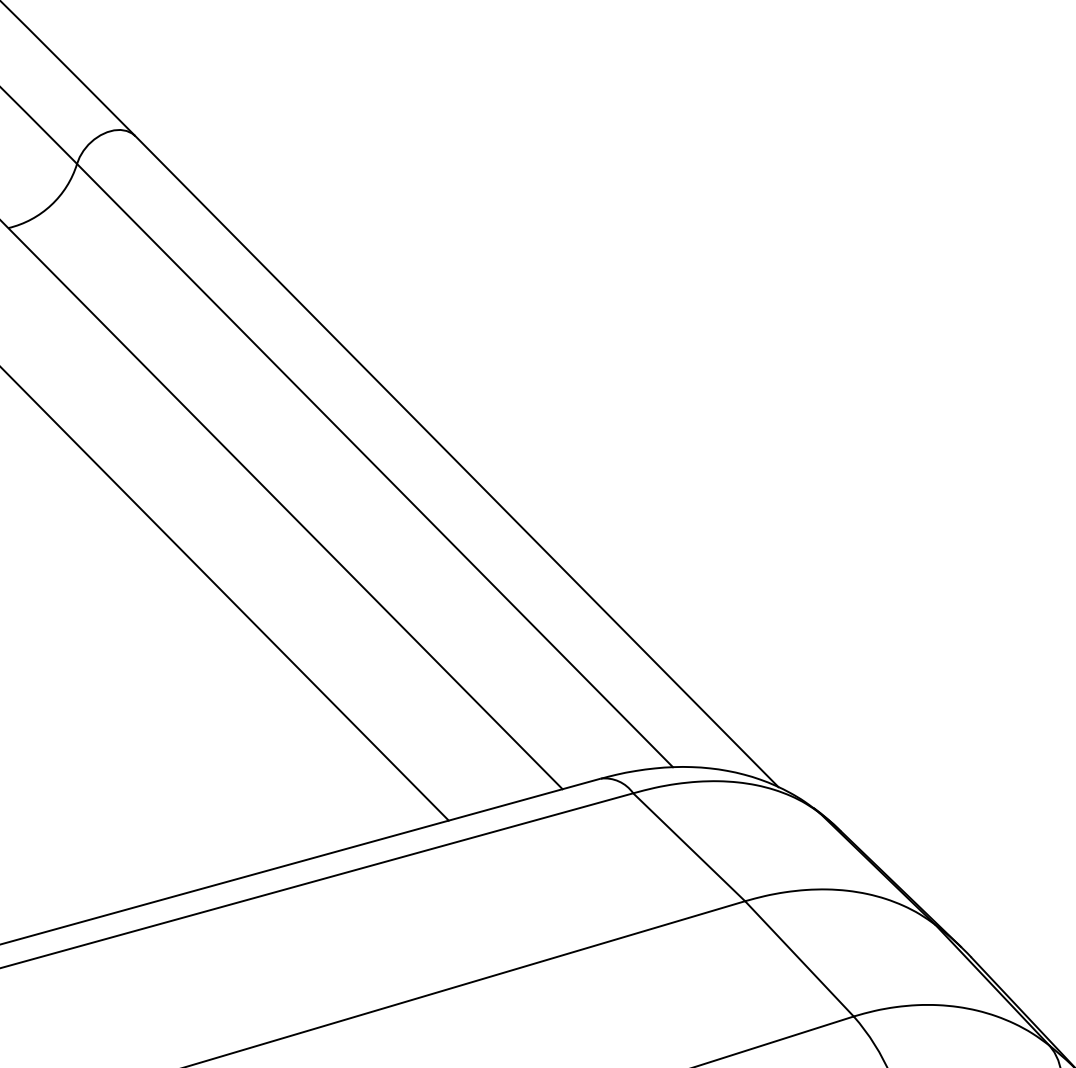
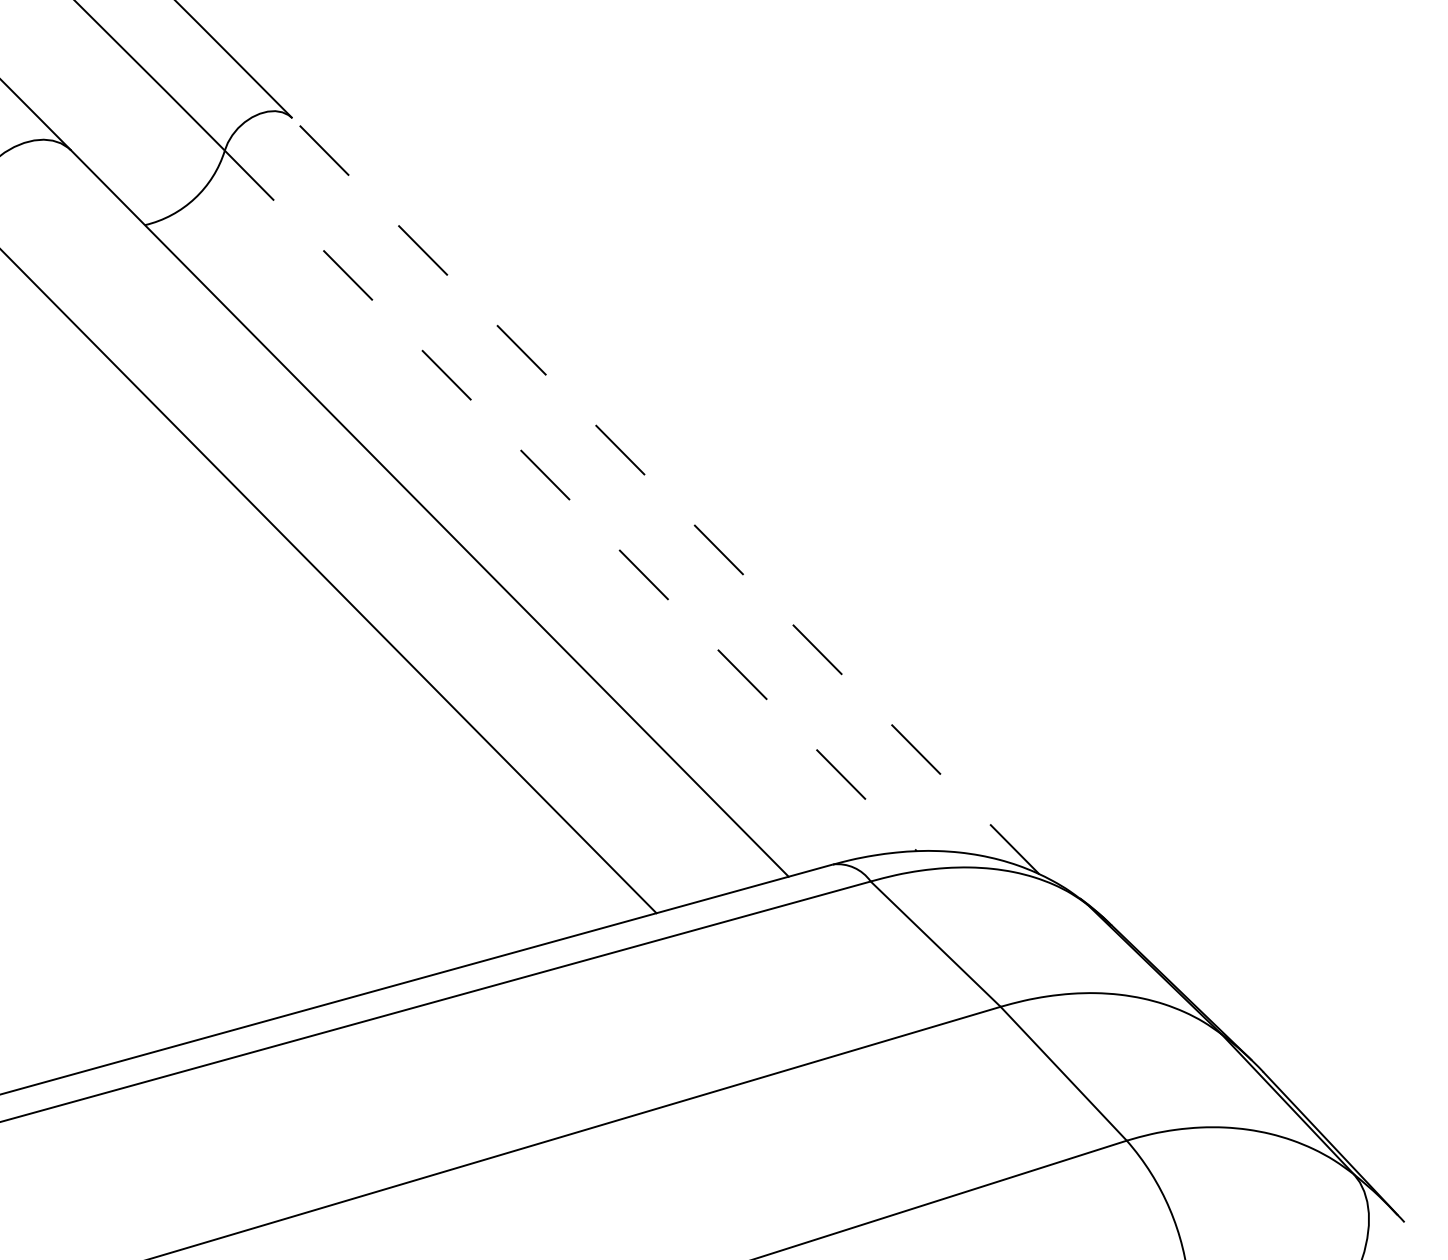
line: (456, 460) -> (665, 495), solid -> dashed
line: (375, 466) -> (571, 501), solid -> dashed

